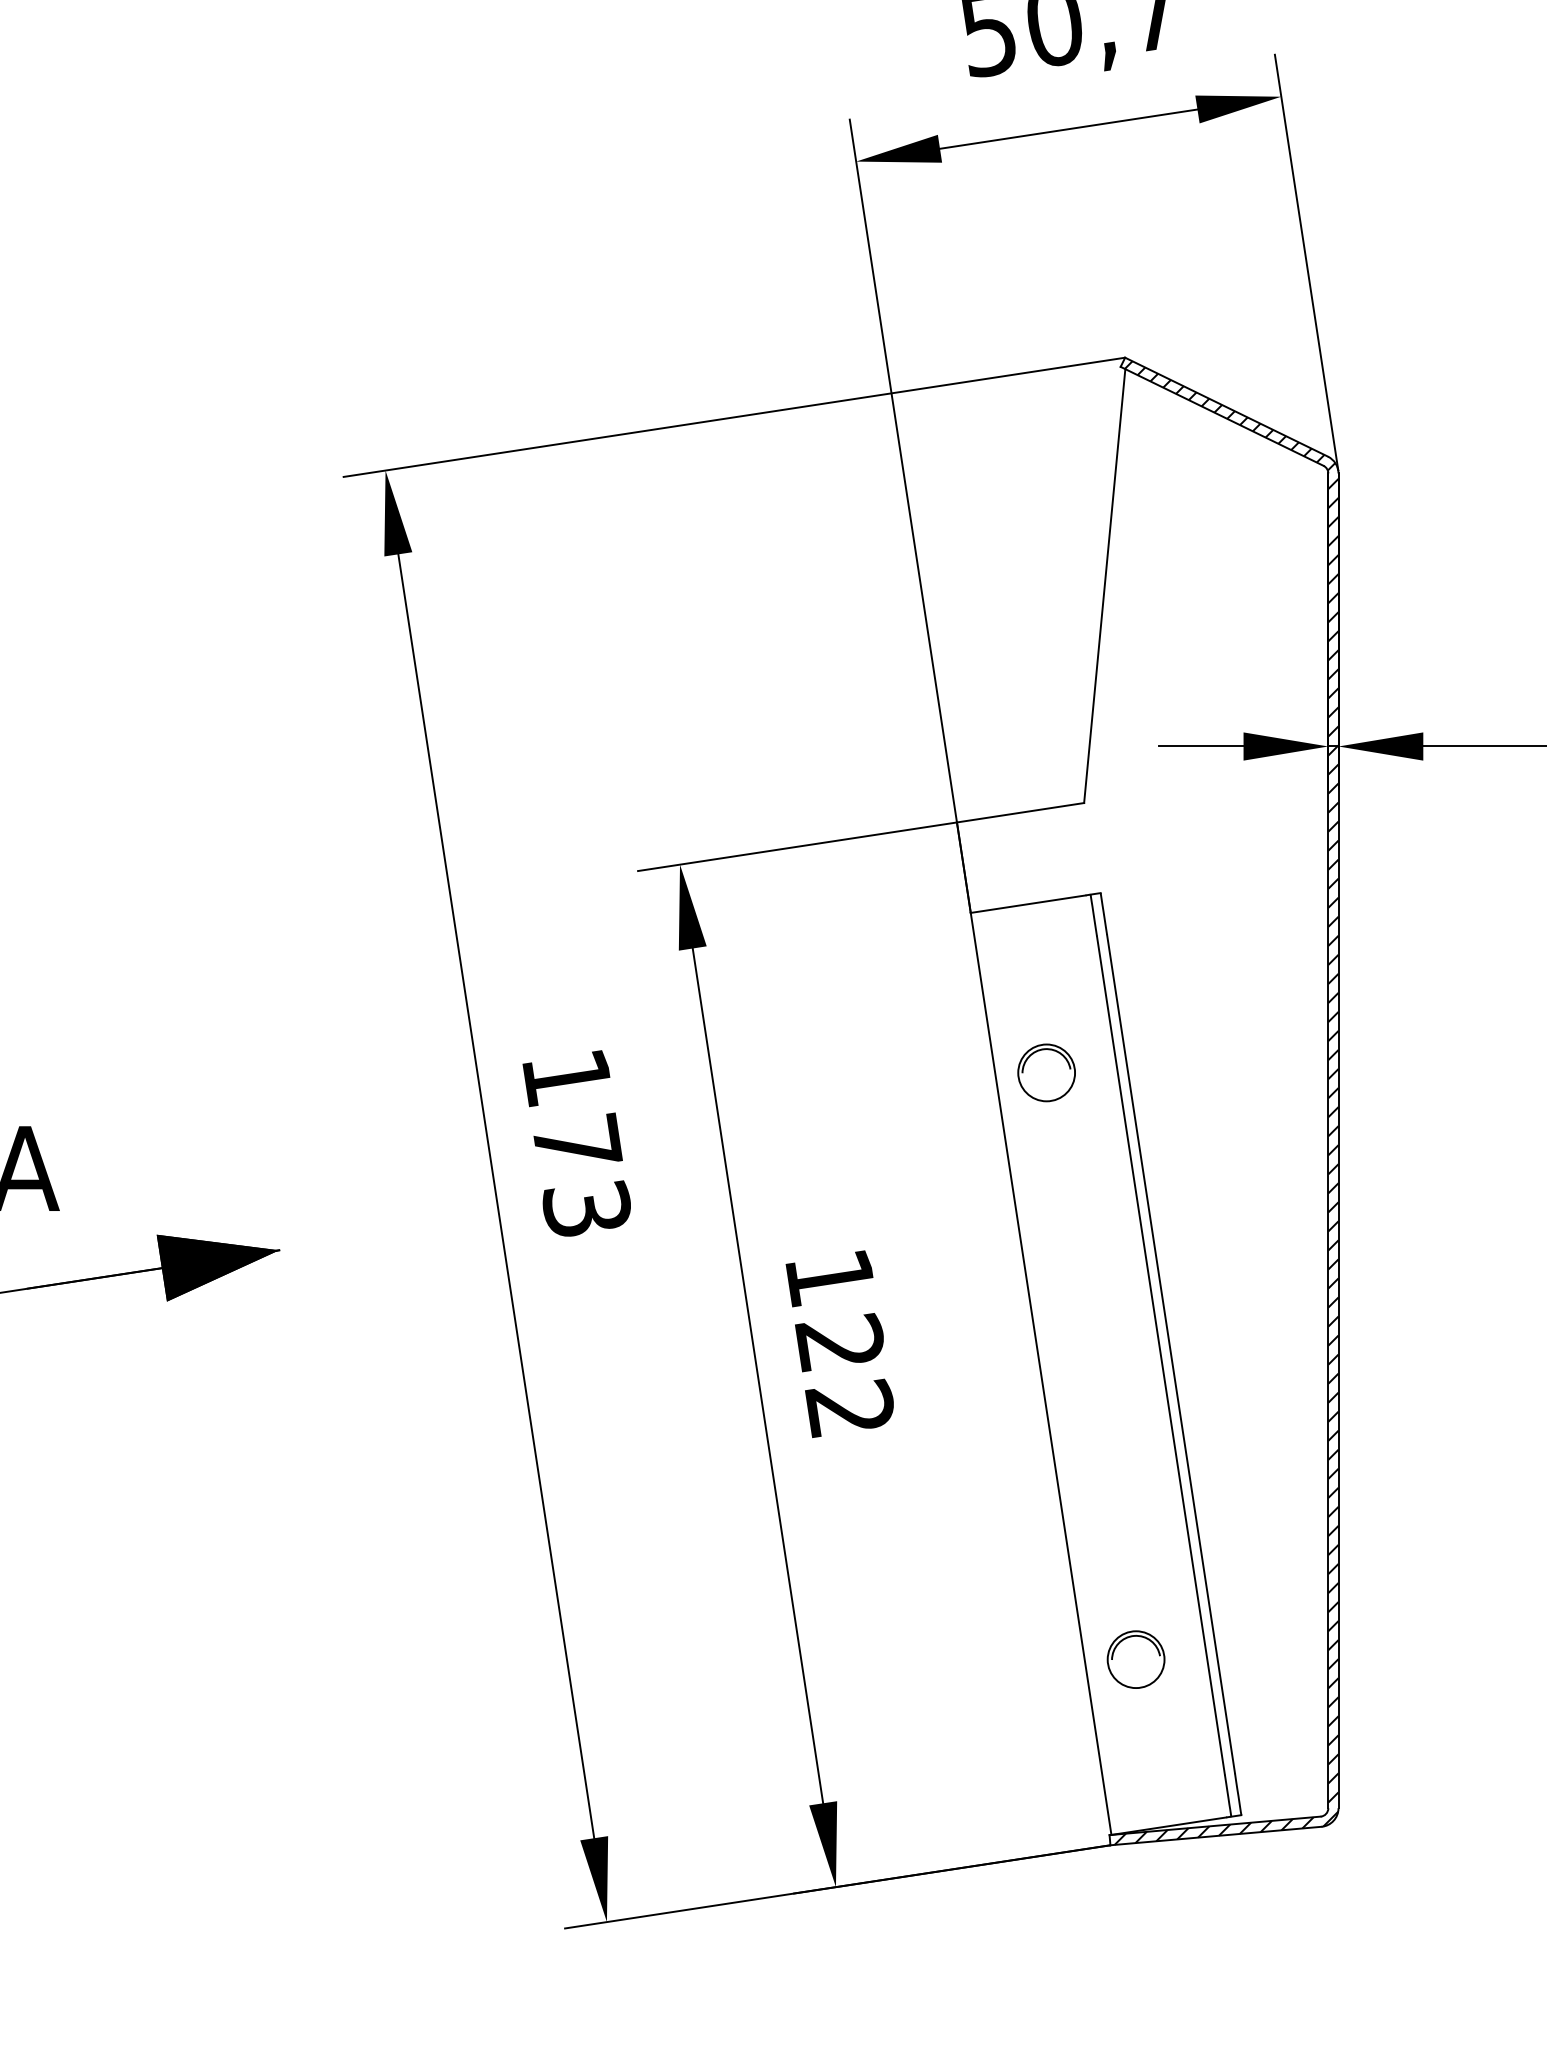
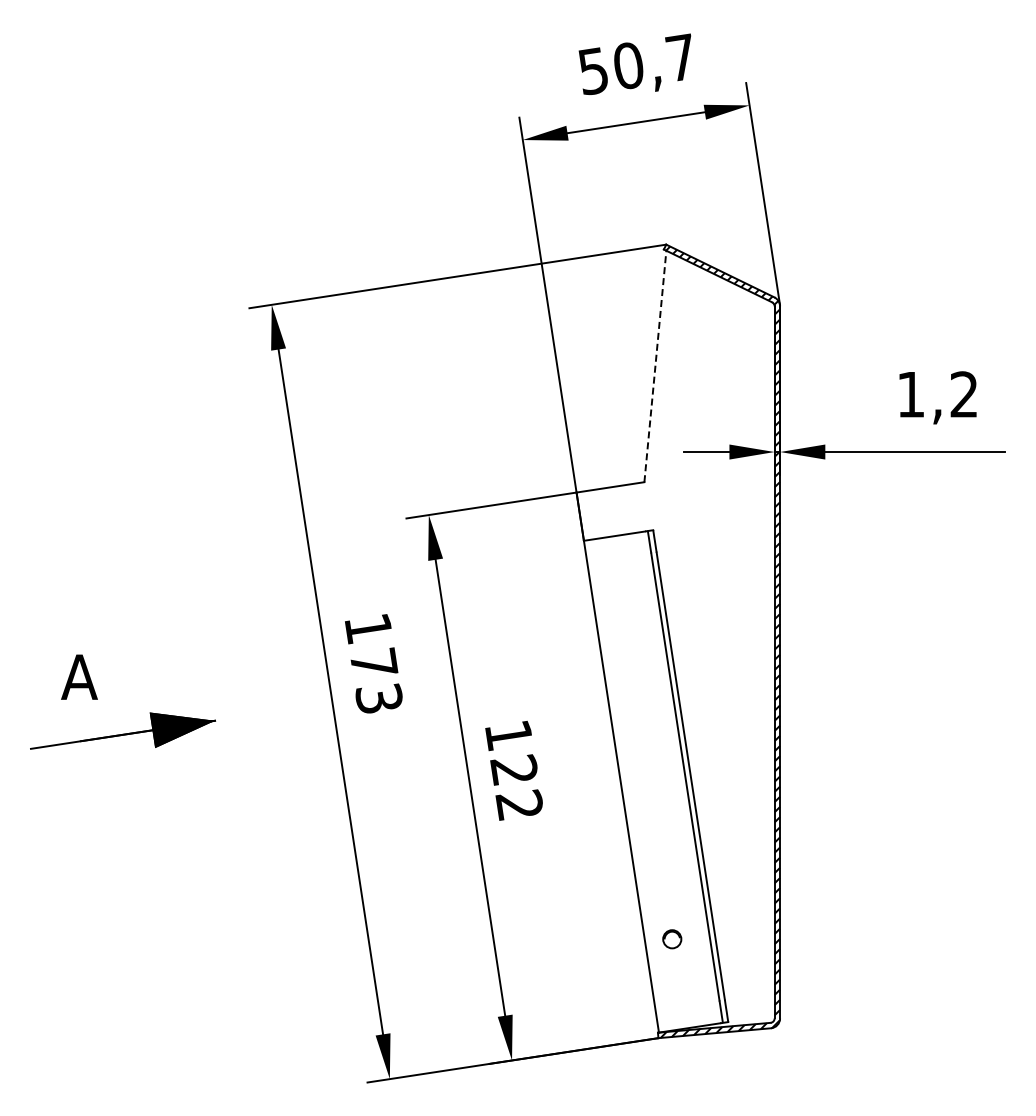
line: (1104, 584) -> (655, 365), solid -> dashed
part: (1046, 1073) -> (624, 626), removed
part: (1136, 1660) -> (672, 939), size x0.6

